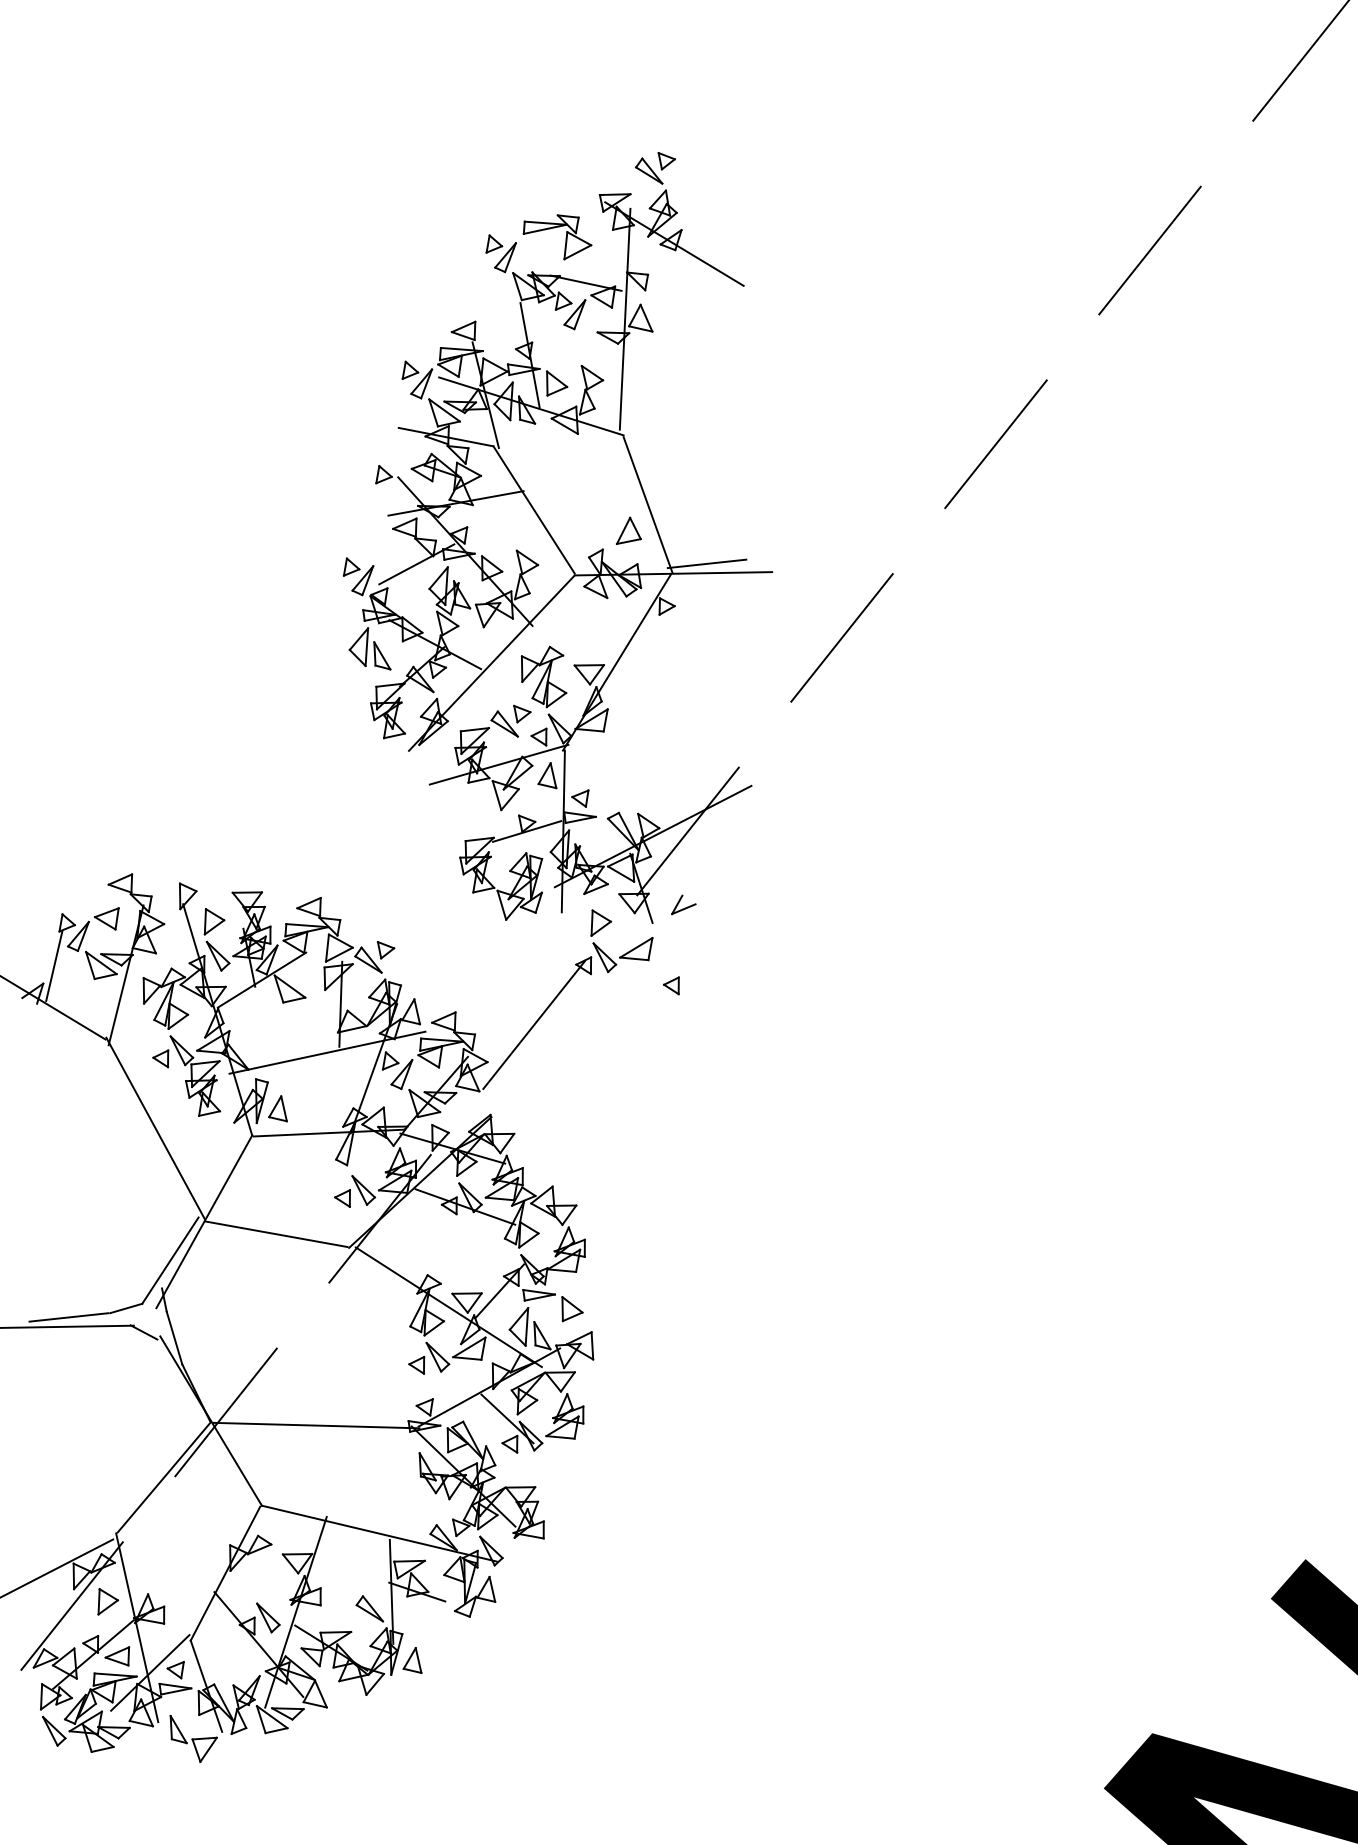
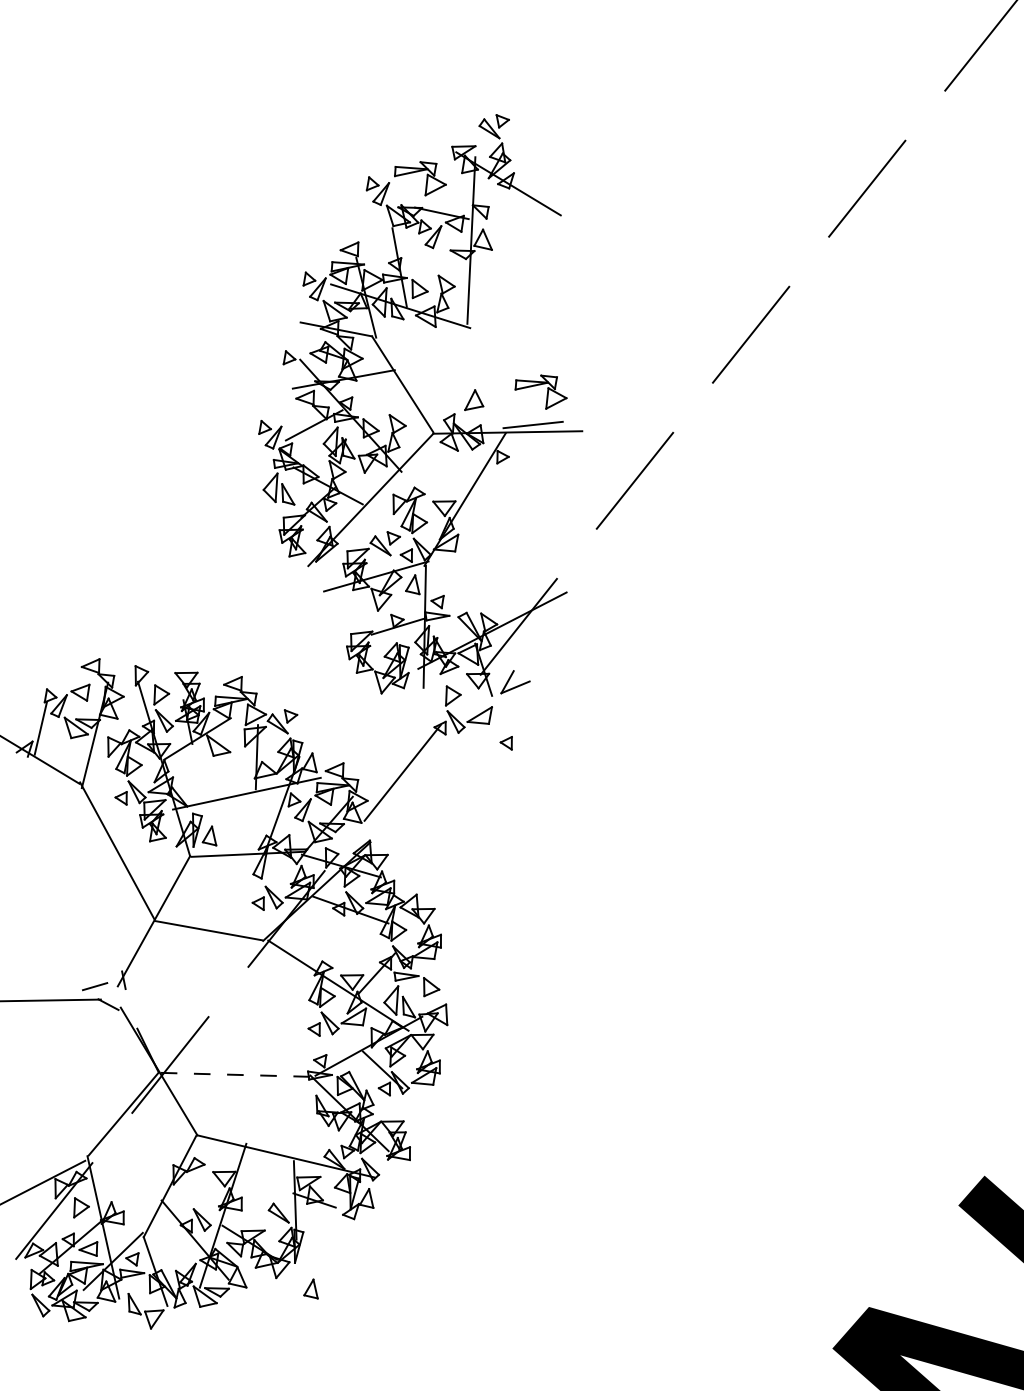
line: (647, 504) -> (488, 380), removed
part: (725, 520) -> (547, 392), added
part: (683, 904) -> (515, 681), size x1.6
line: (170, 1260) -> (128, 950), removed
line: (68, 1317) -> (51, 993), removed
line: (174, 1337) -> (131, 1008), removed
line: (316, 1425) -> (238, 1074), solid -> dashed
part: (412, 1660) -> (311, 1289), moved

